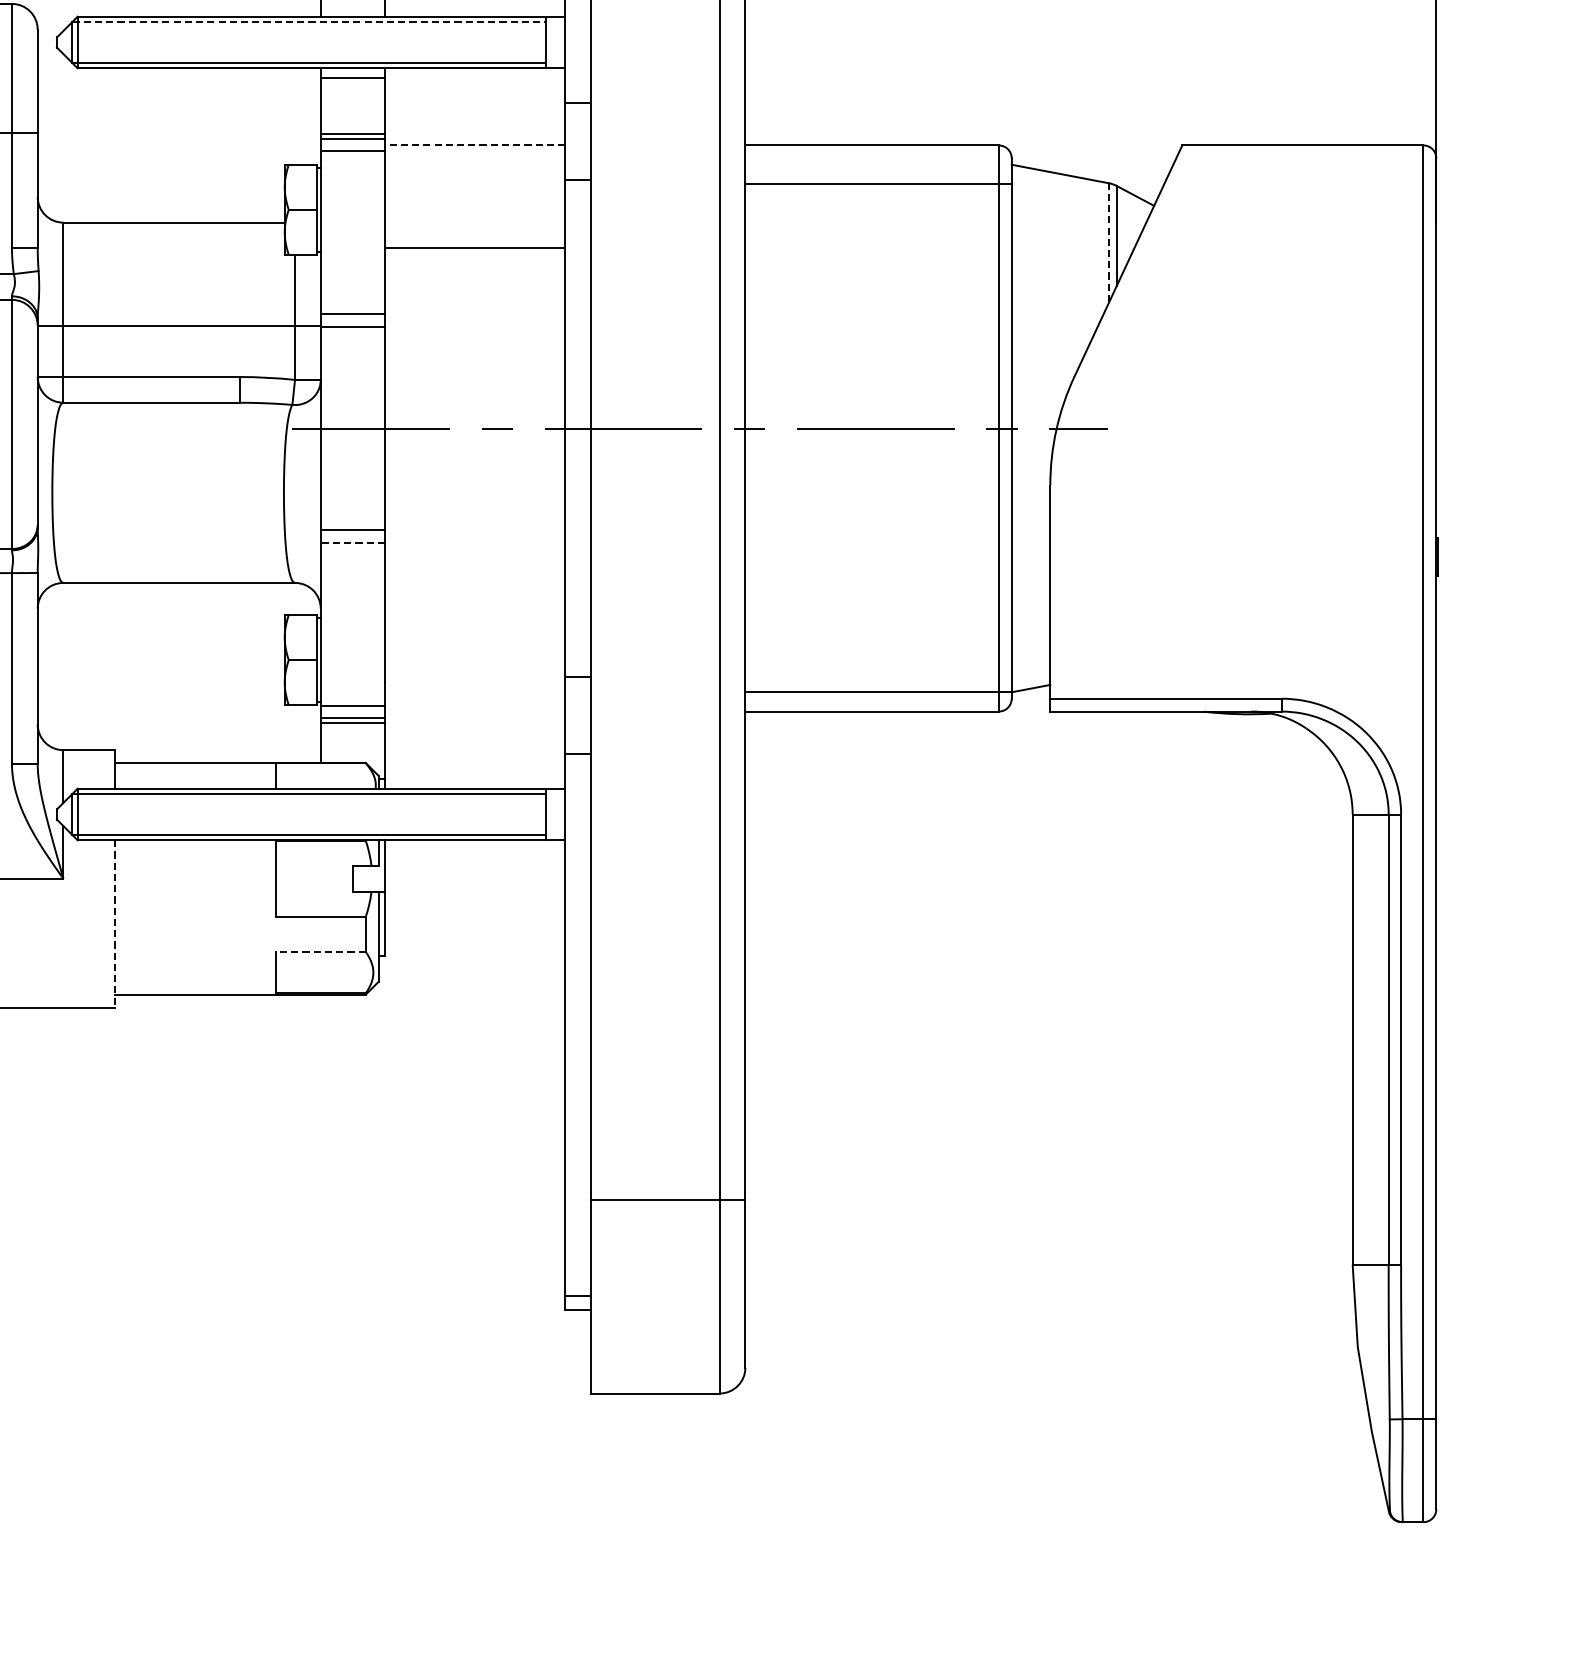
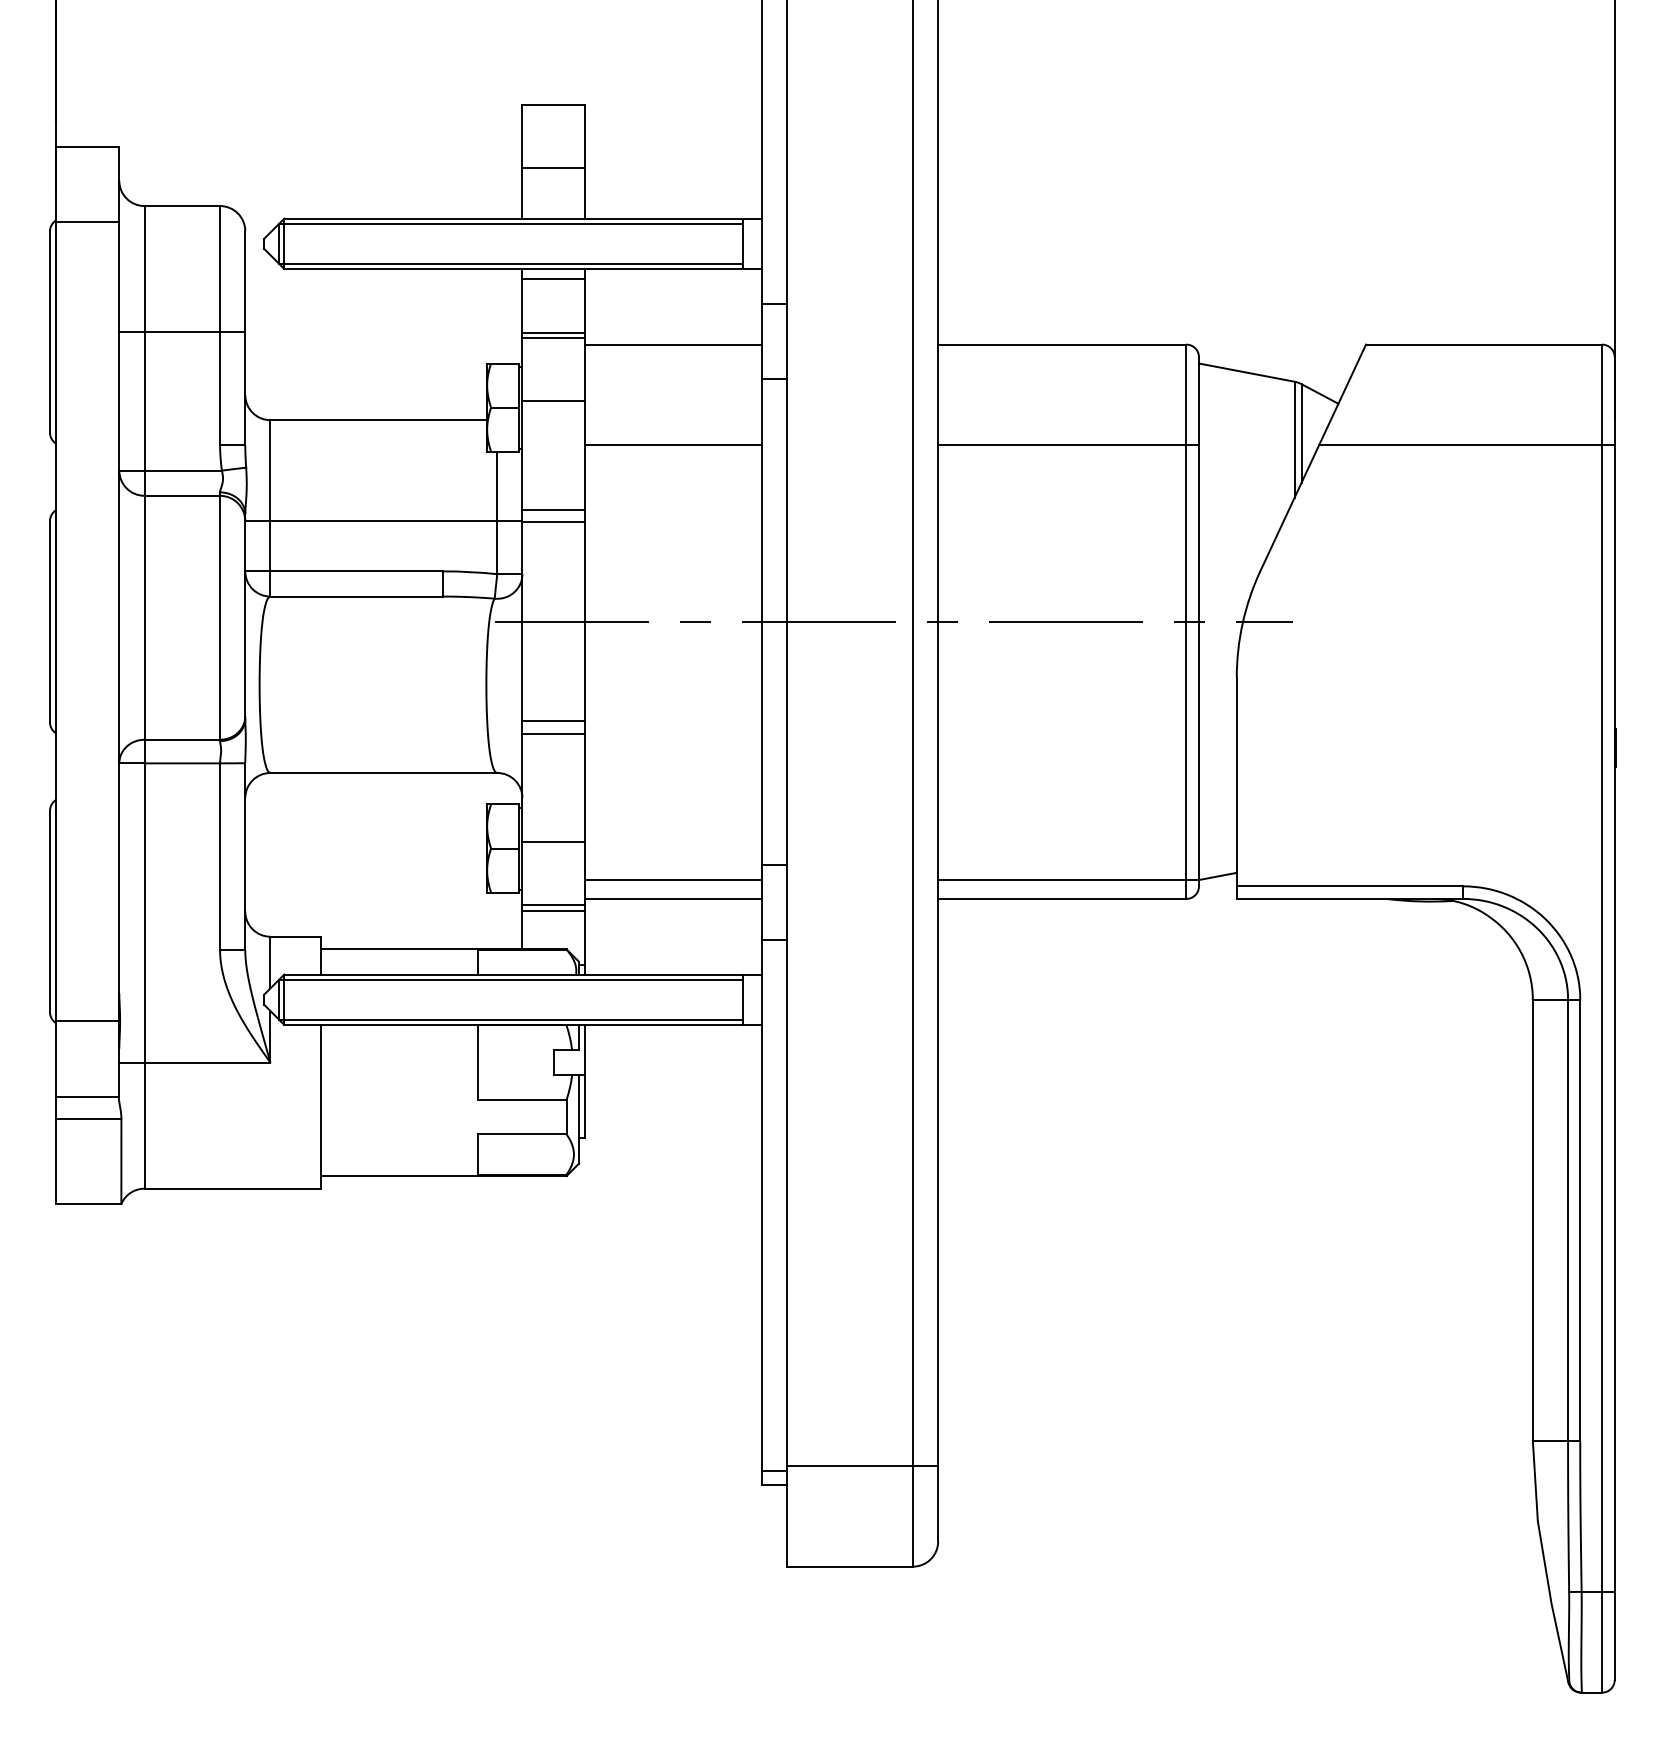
line: (309, 21) -> (511, 223), dashed -> solid
line: (475, 145) -> (673, 344), dashed -> solid
line: (352, 151) -> (553, 401), moved
line: (878, 184) -> (1068, 445), moved
line: (1109, 242) -> (1294, 439), dashed -> solid
line: (1284, 248) -> (1466, 445), added
line: (352, 542) -> (553, 733), dashed -> solid
line: (475, 692) -> (673, 880), added
line: (352, 706) -> (553, 842), moved
line: (475, 711) -> (673, 898), added
line: (114, 923) -> (320, 1106), dashed -> solid
line: (319, 952) -> (521, 1134), dashed -> solid
line: (668, 1199) -> (862, 1465), moved

